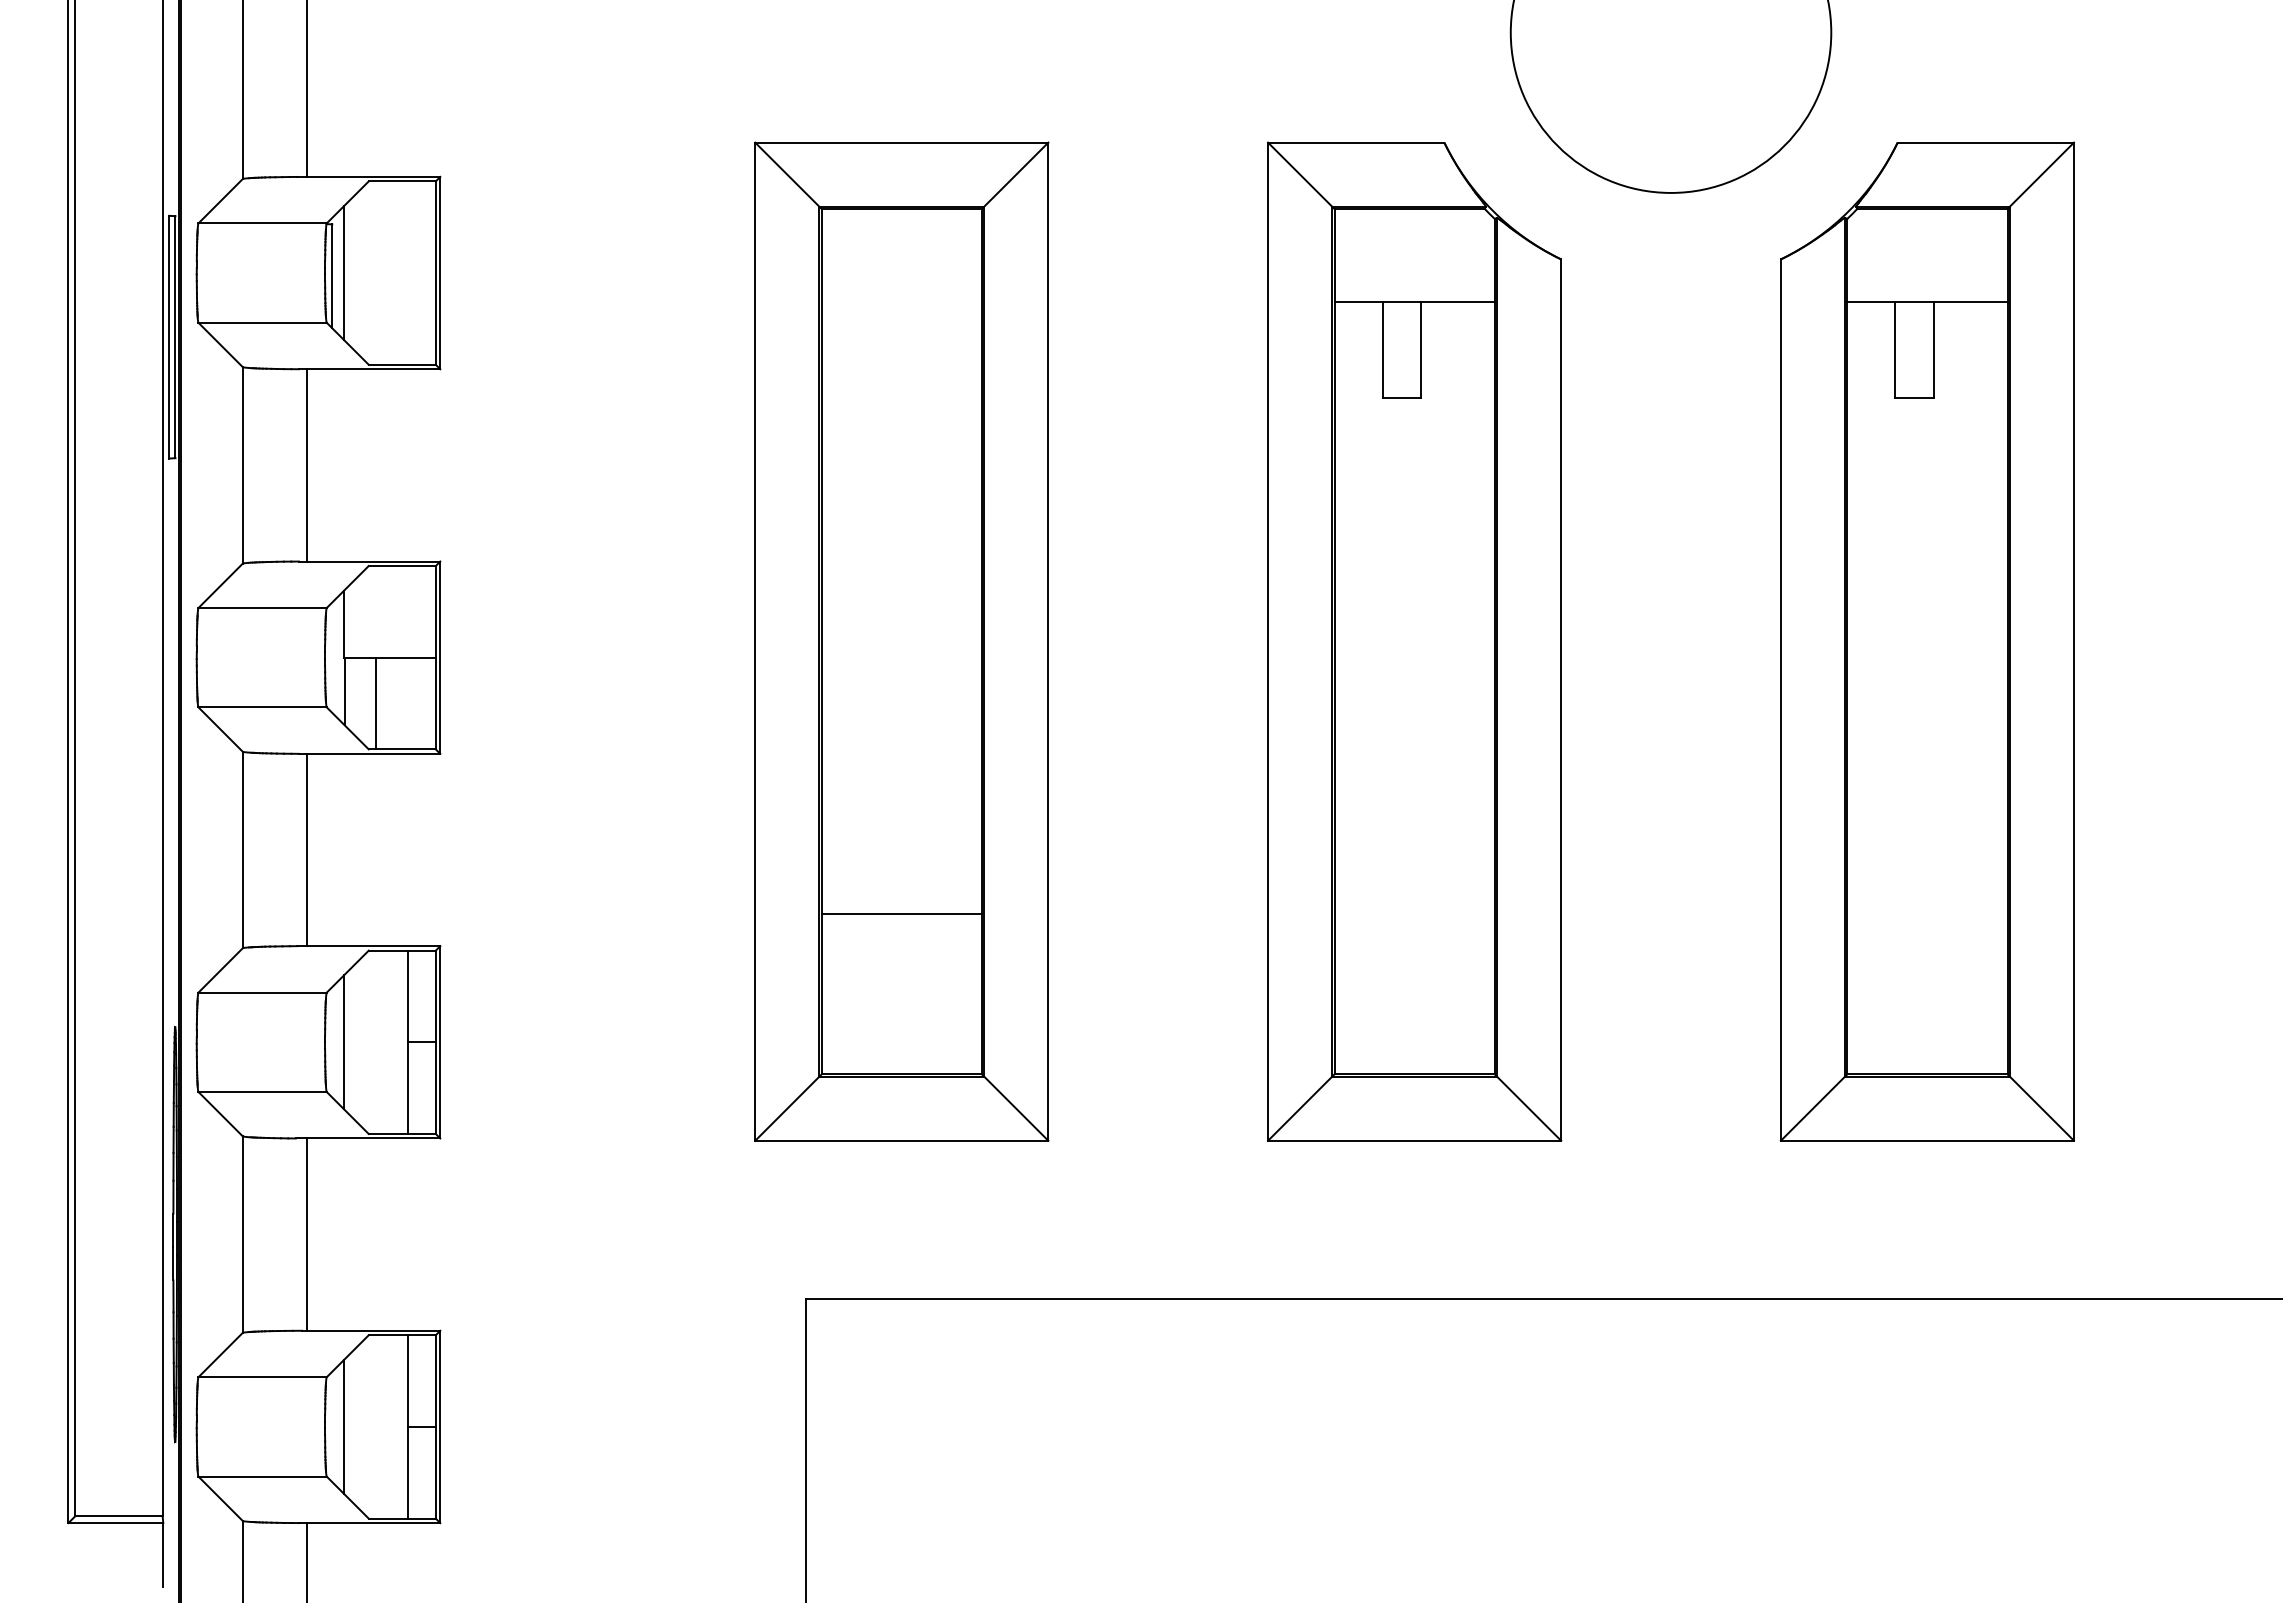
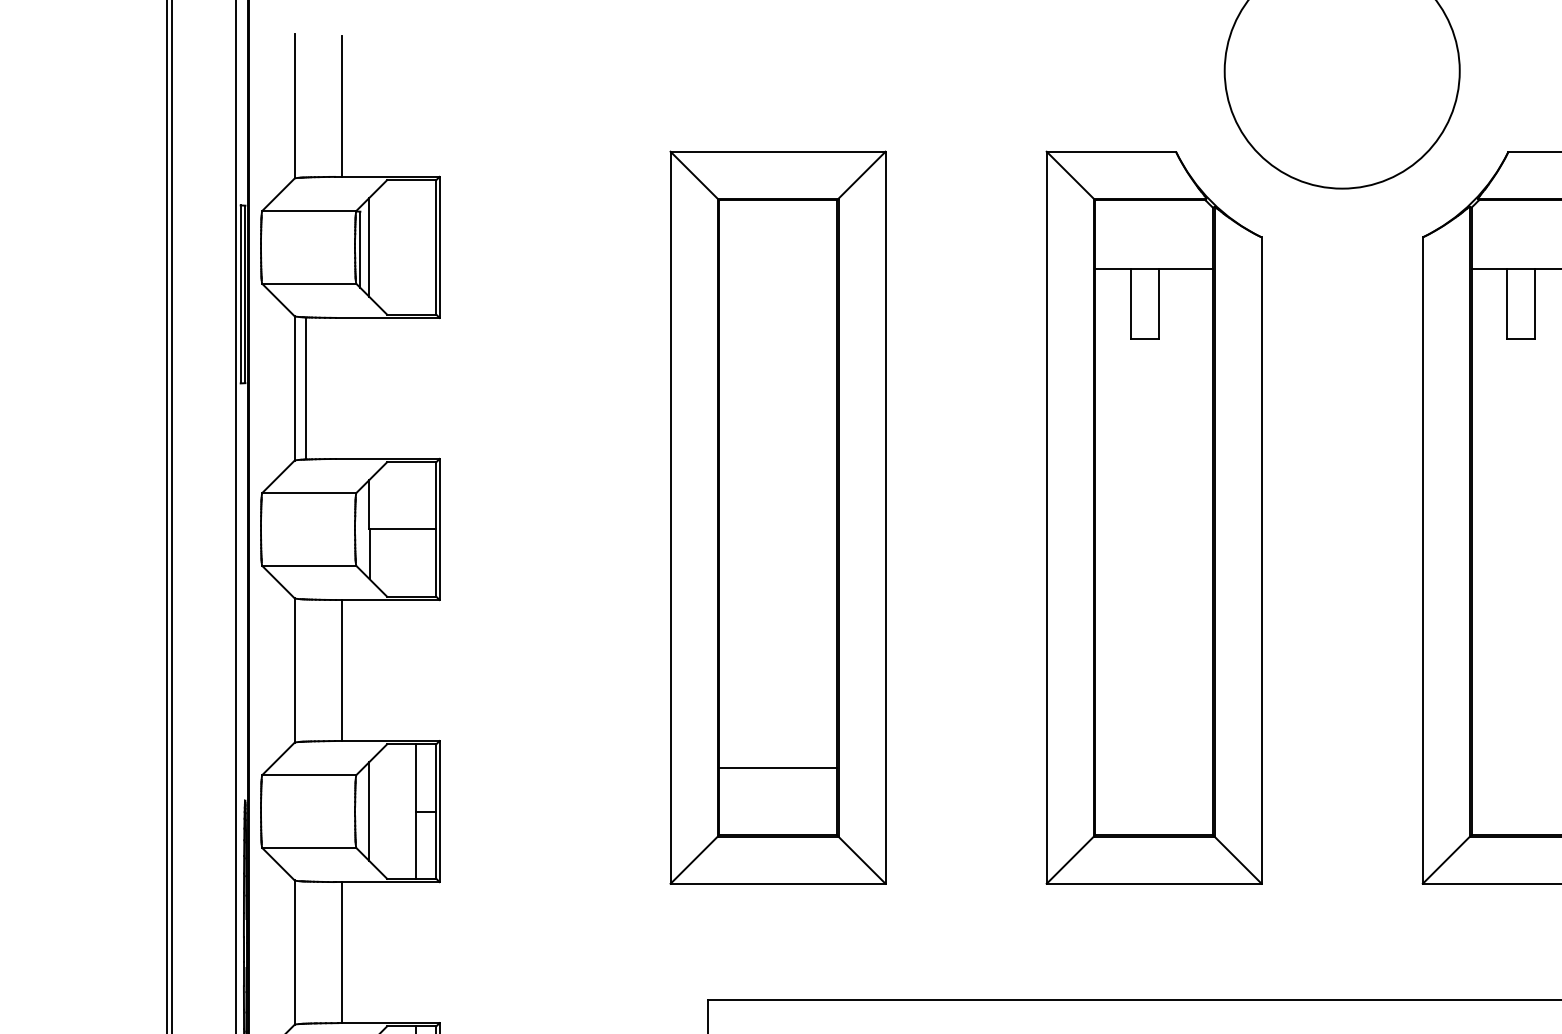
line: (306, 465) -> (305, 388), moved
line: (376, 703) -> (392, 563), removed
line: (901, 914) -> (777, 768), moved

